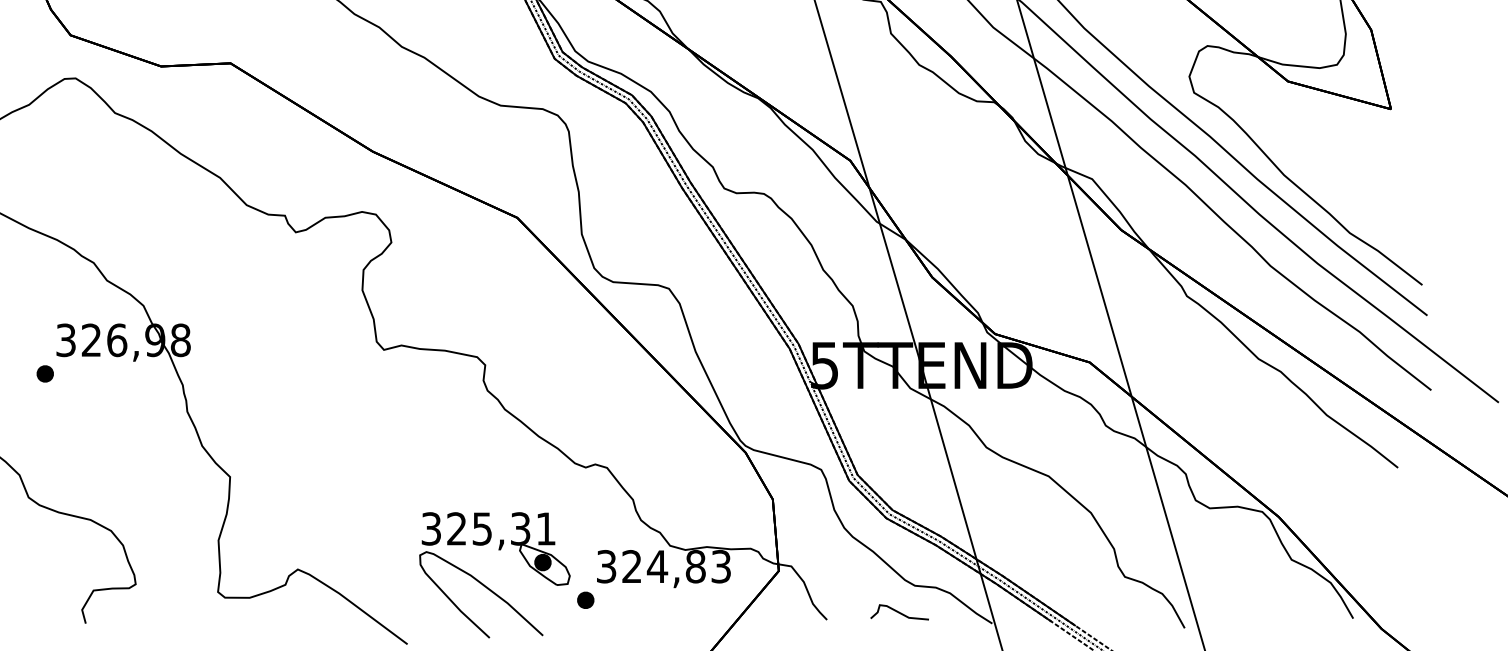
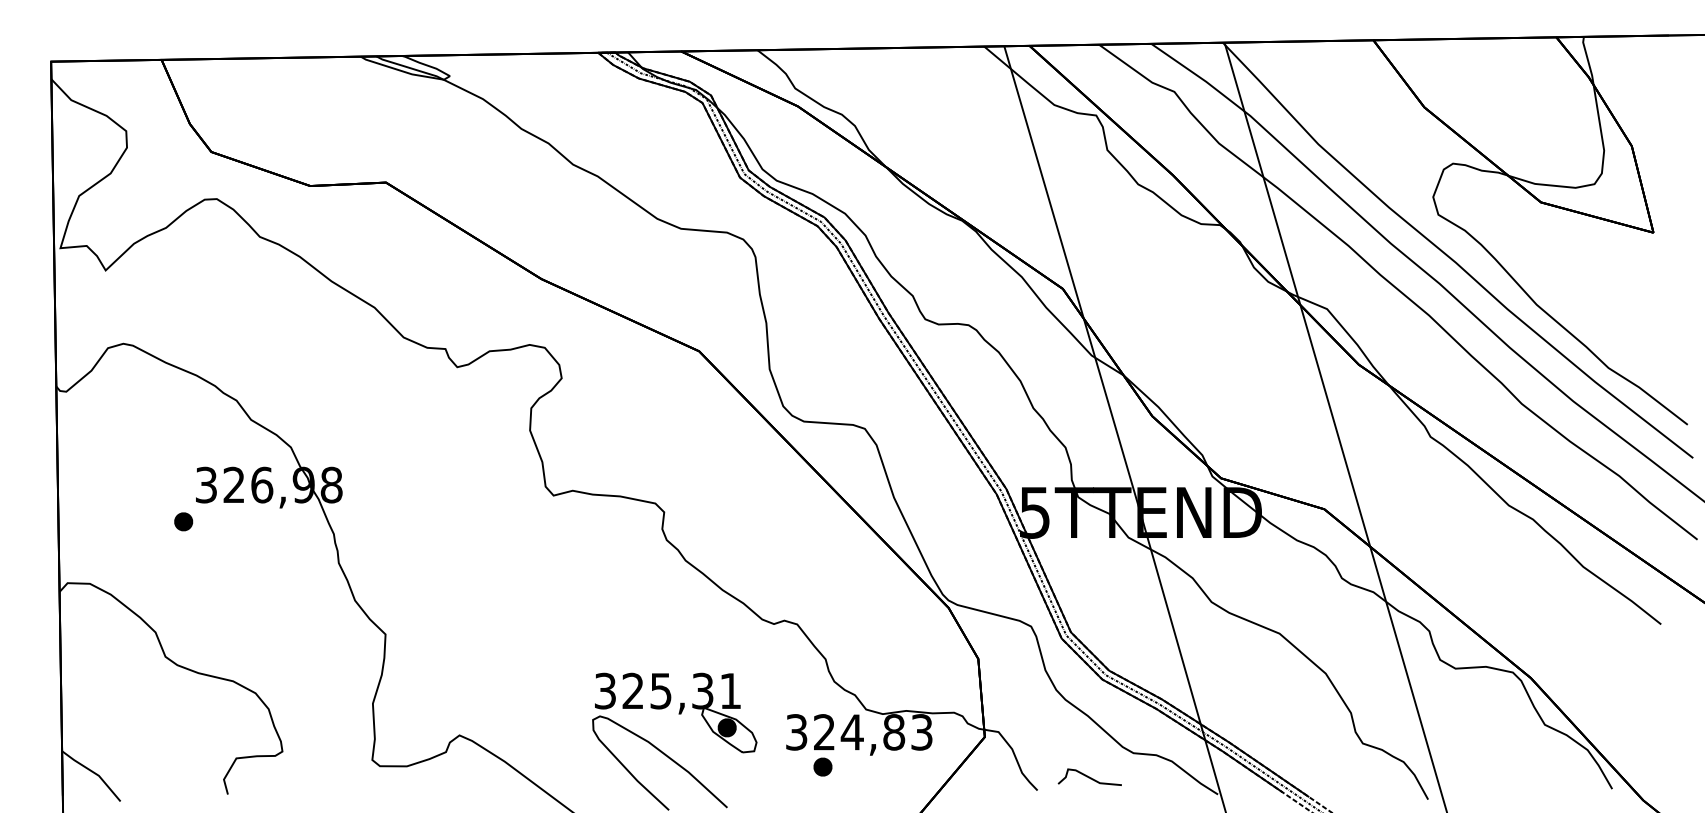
part: (585, 599) -> (822, 766), moved
curve: (899, 611) -> (1089, 776), moved

